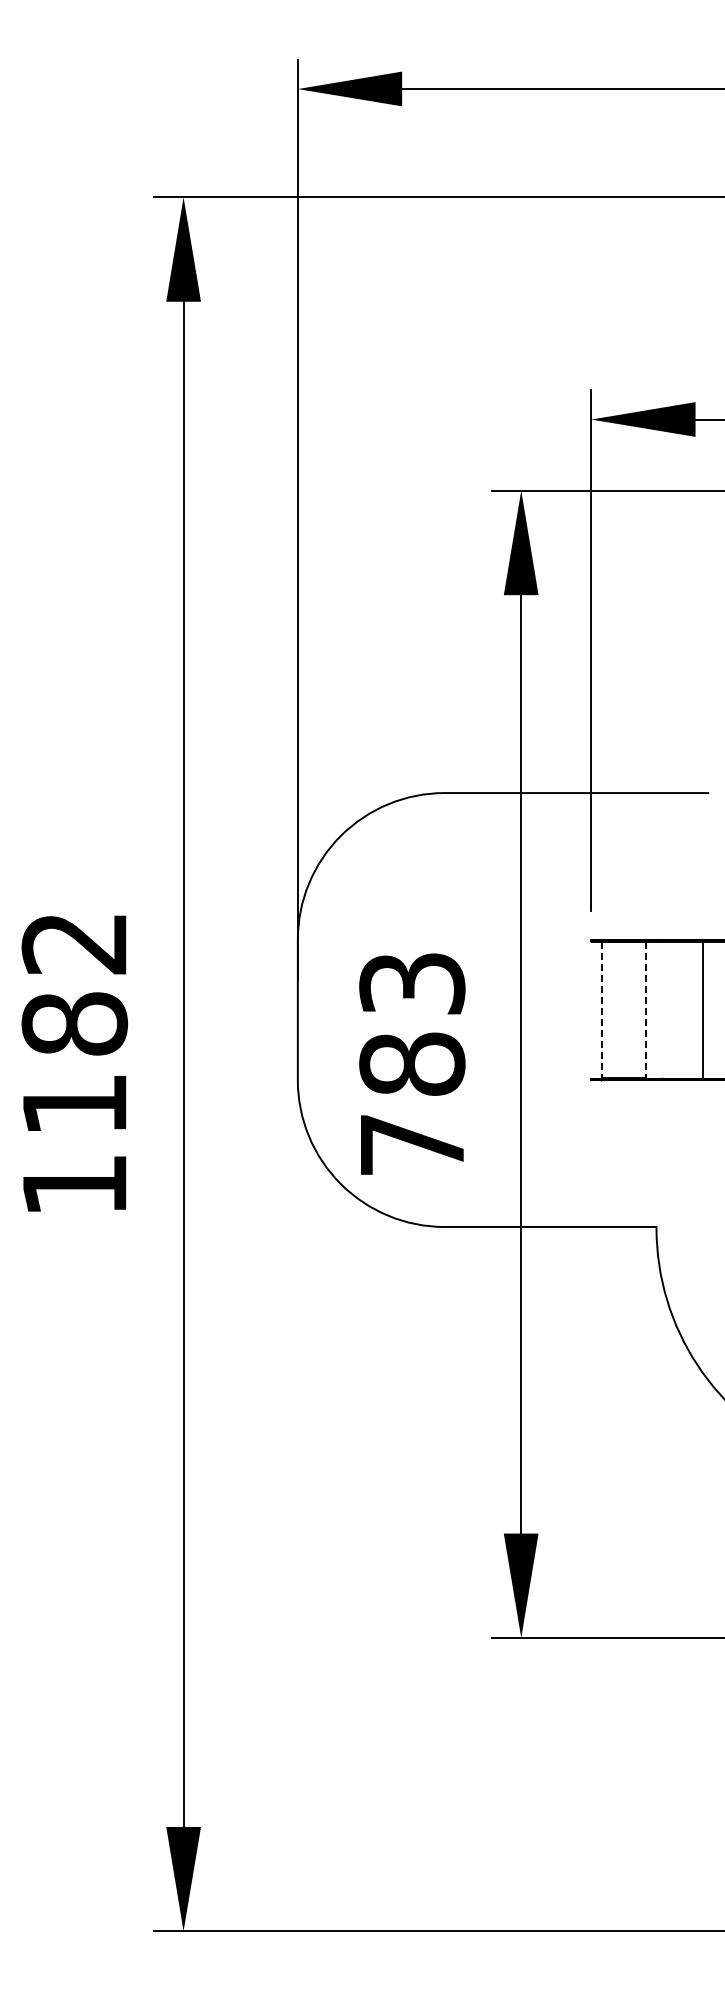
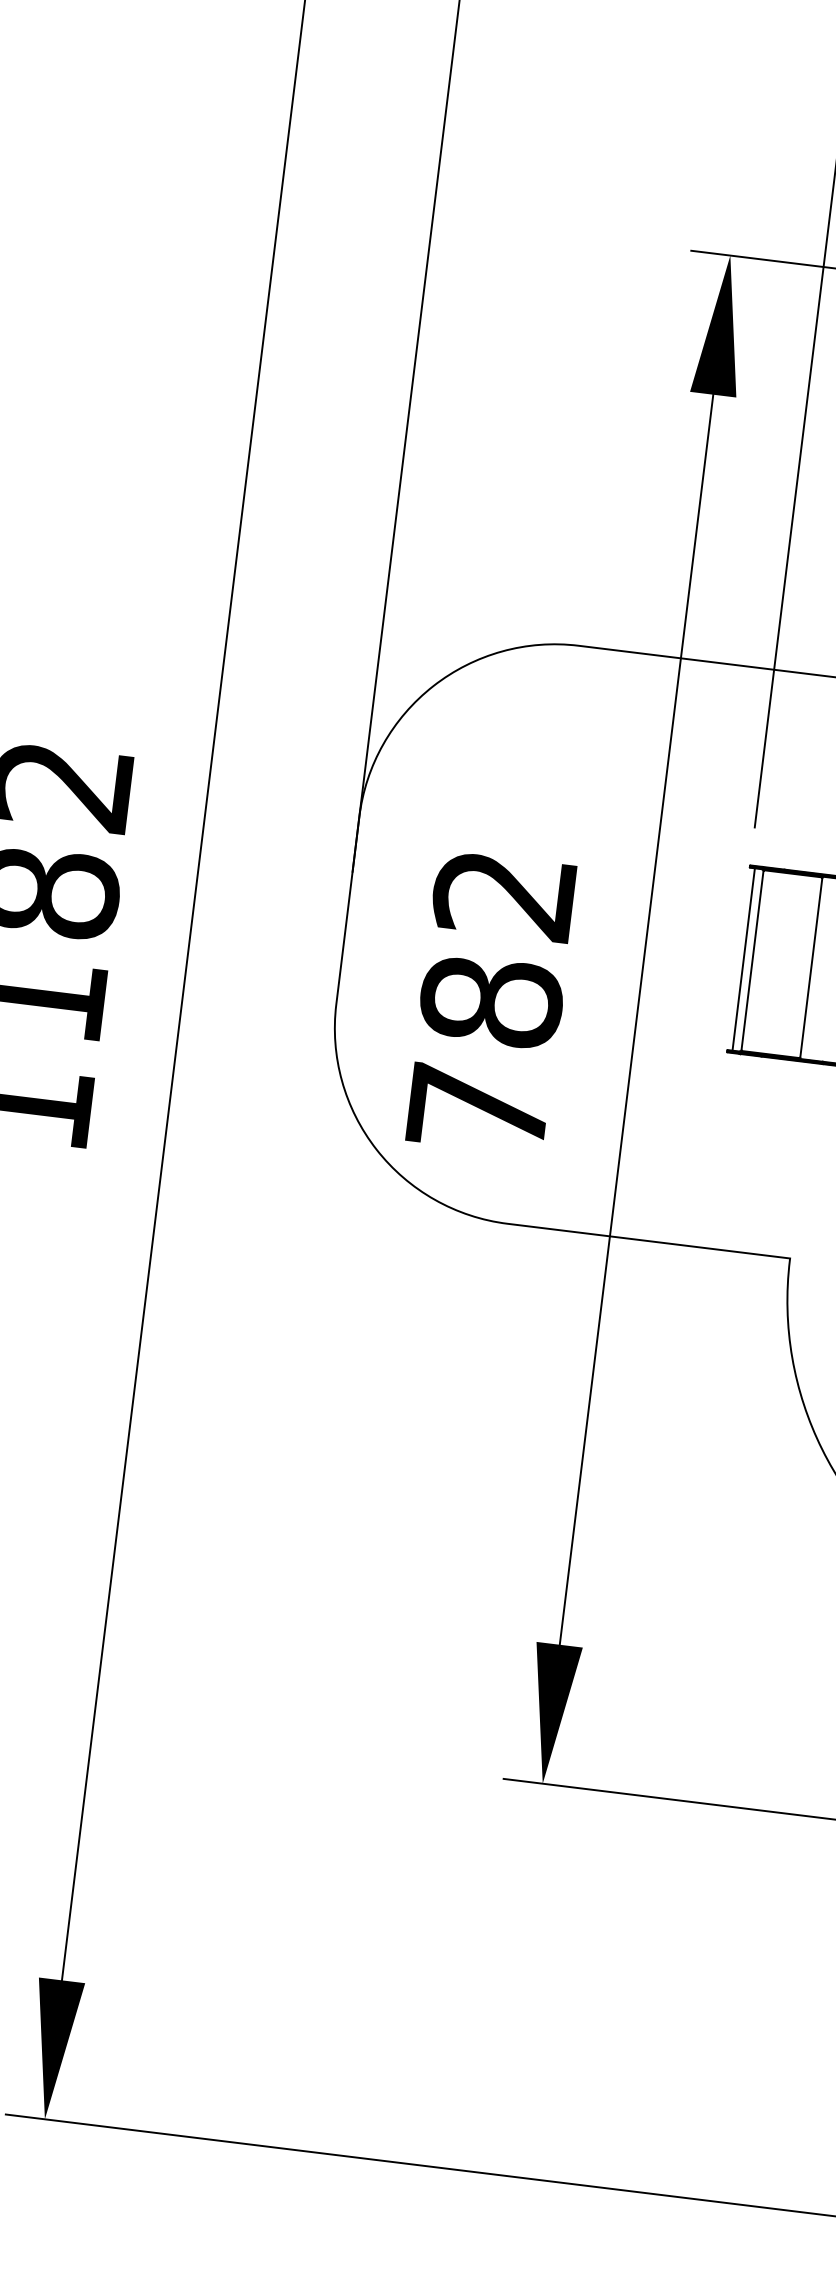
text: (412, 983) -> (504, 894), 783 -> 782
line: (595, 1009) -> (744, 958), added
line: (601, 1010) -> (752, 961), dashed -> solid
line: (645, 1010) -> (810, 968), dashed -> solid

